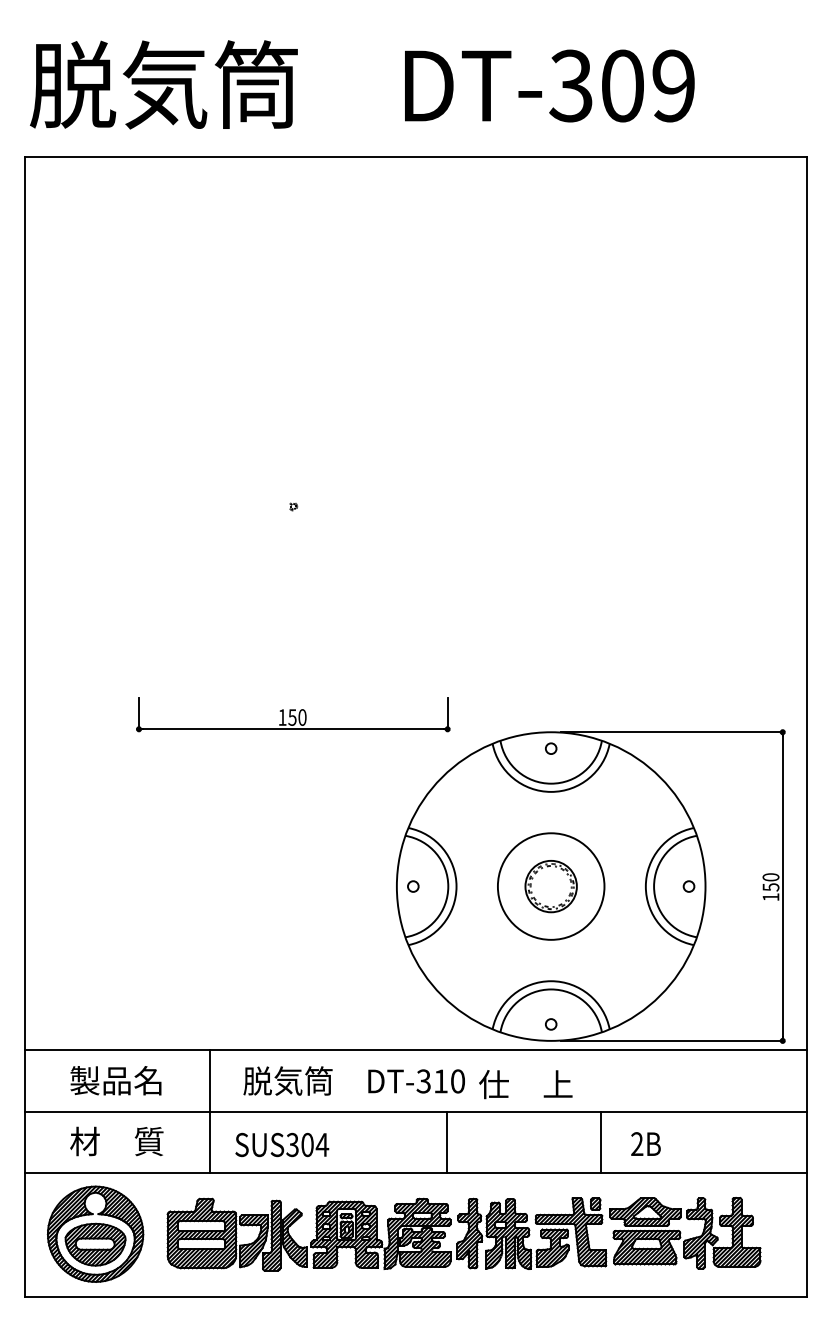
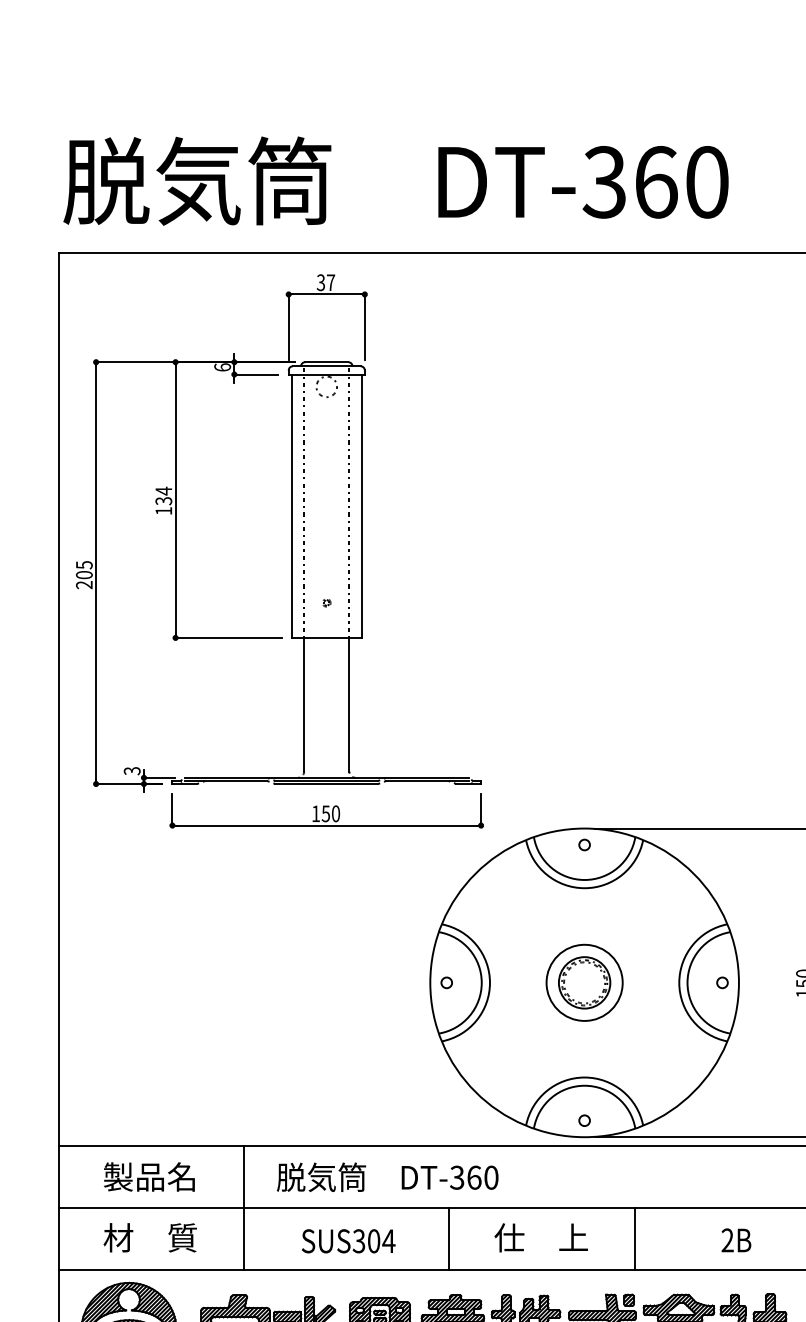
text: (648, 85) -> (681, 181), DT-309 -> DT-360
part: (257, 437) -> (290, 533), added
circle: (551, 886) -> (584, 982), size x0.71
text: (441, 1081) -> (474, 1177), DT-310 -> DT-360
text: (525, 1084) -> (540, 1237), moved
line: (447, 1142) -> (449, 1238), moved
text: (645, 1143) -> (735, 1239), moved
text: (282, 1144) -> (348, 1240), moved

